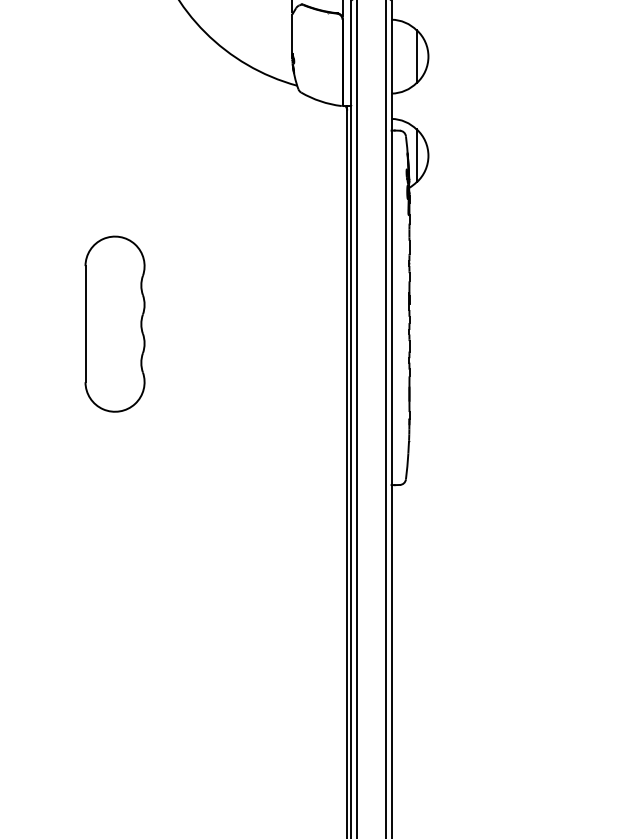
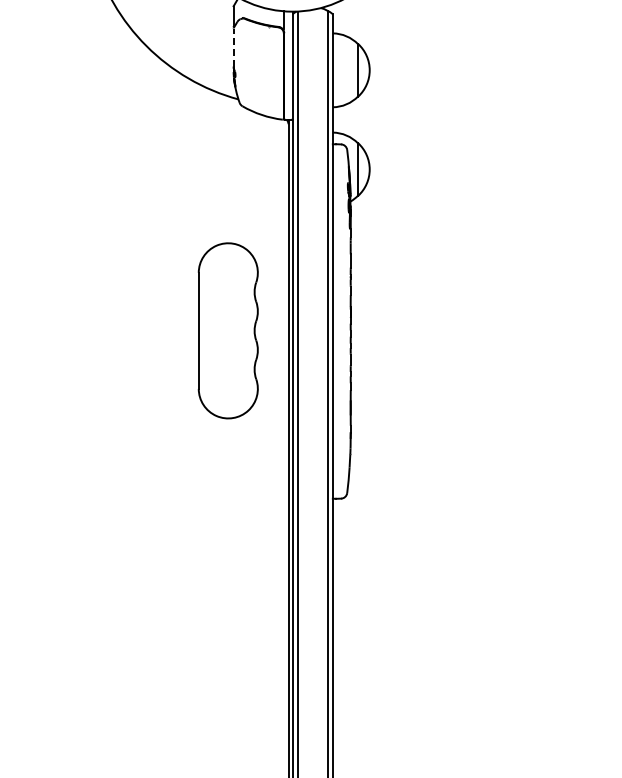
line: (292, 33) -> (233, 47), solid -> dashed
part: (114, 323) -> (227, 330), moved

